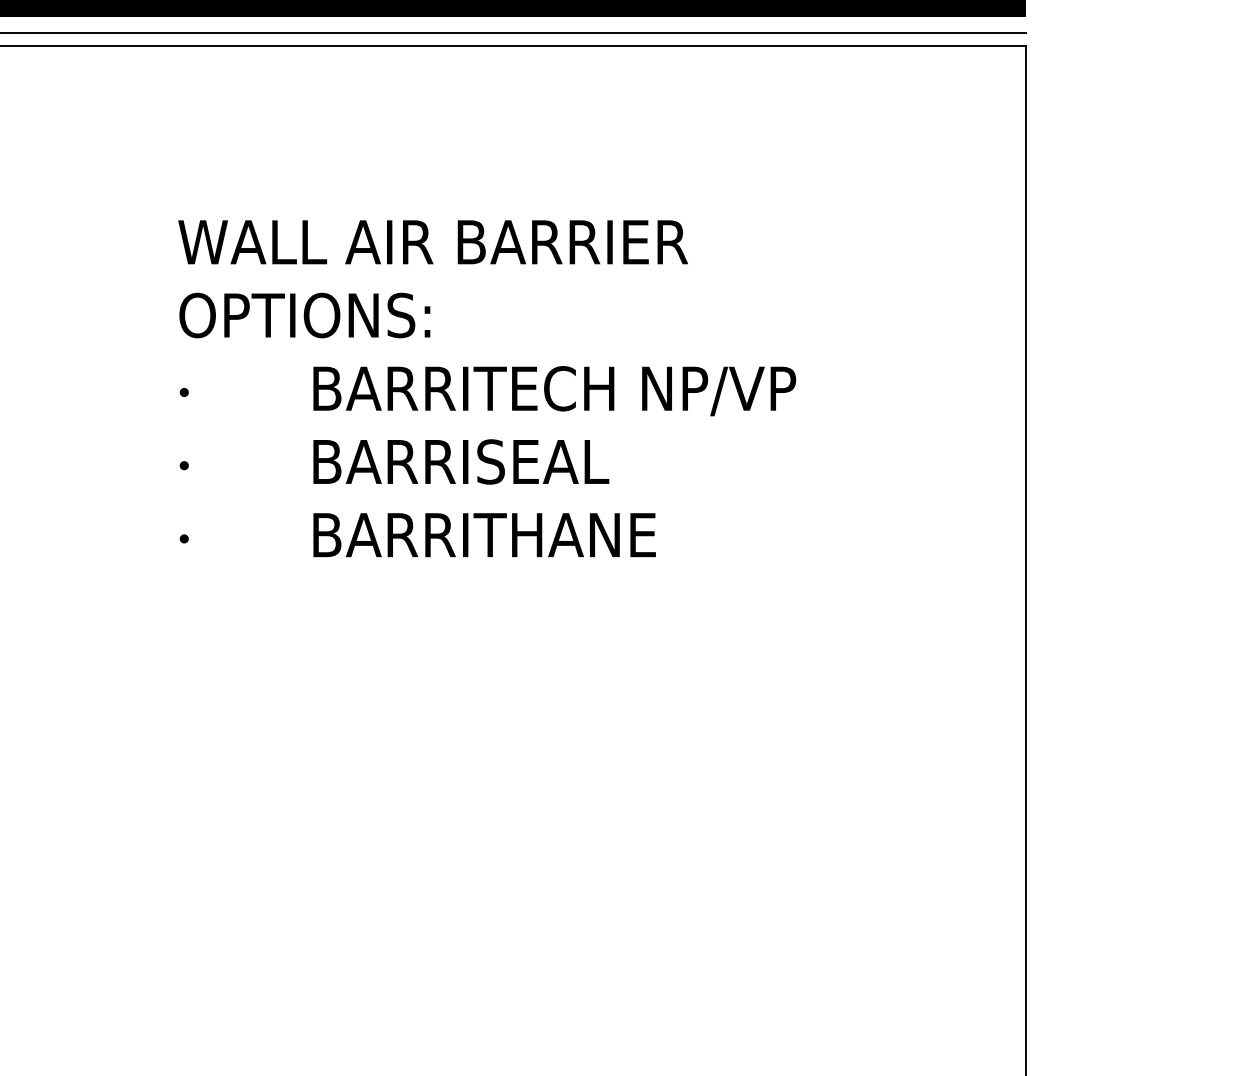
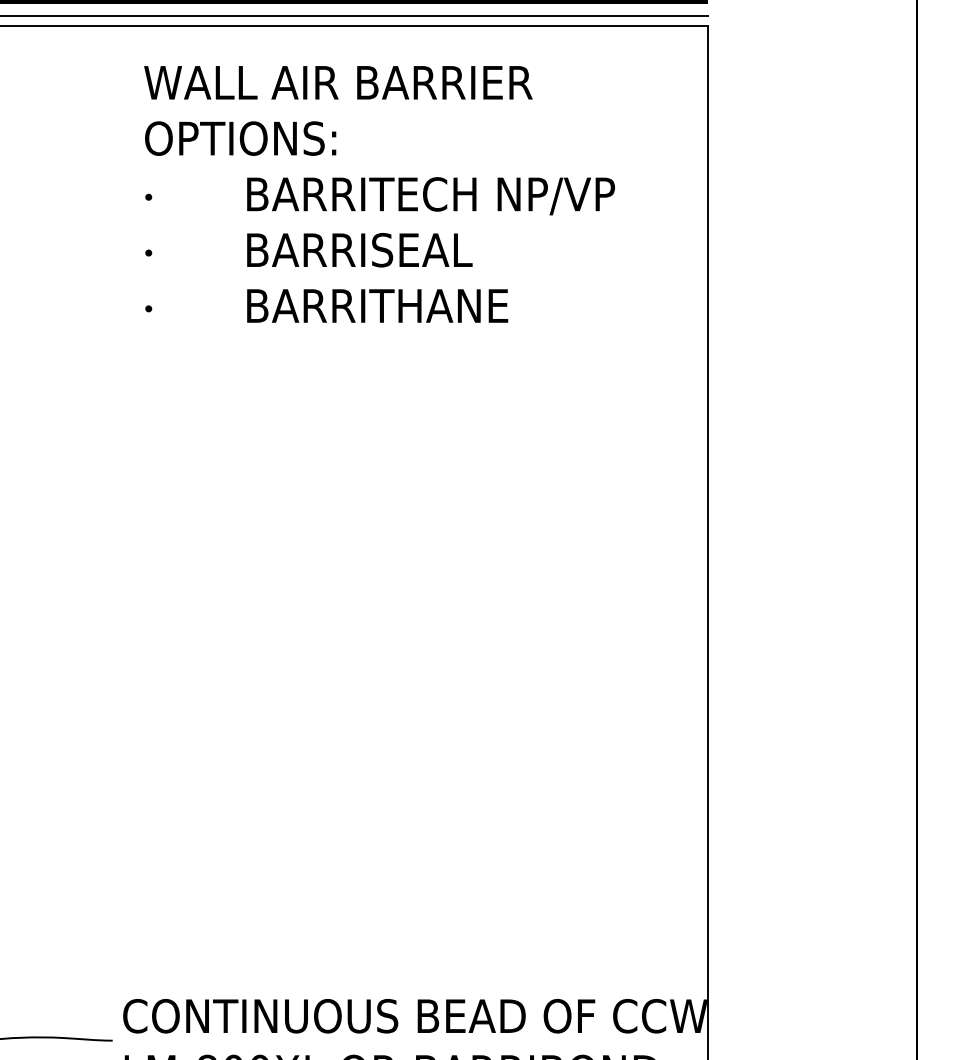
text: (487, 388) -> (379, 194), moved

